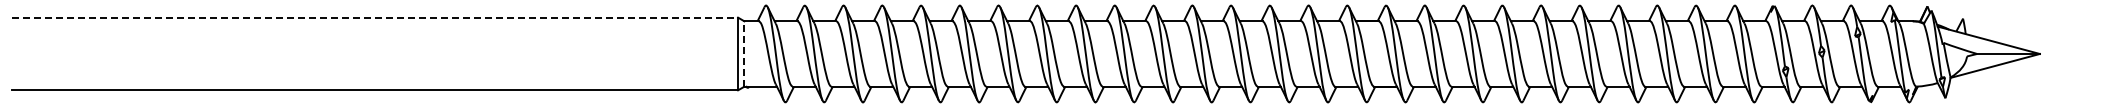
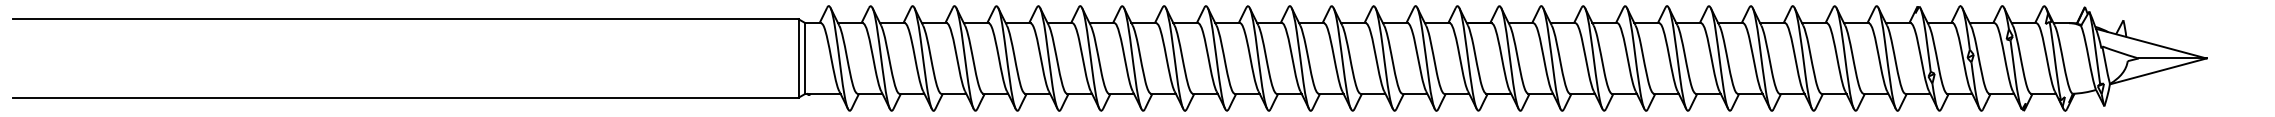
line: (375, 17) -> (406, 19), dashed -> solid
line: (744, 53) -> (805, 57), dashed -> solid

